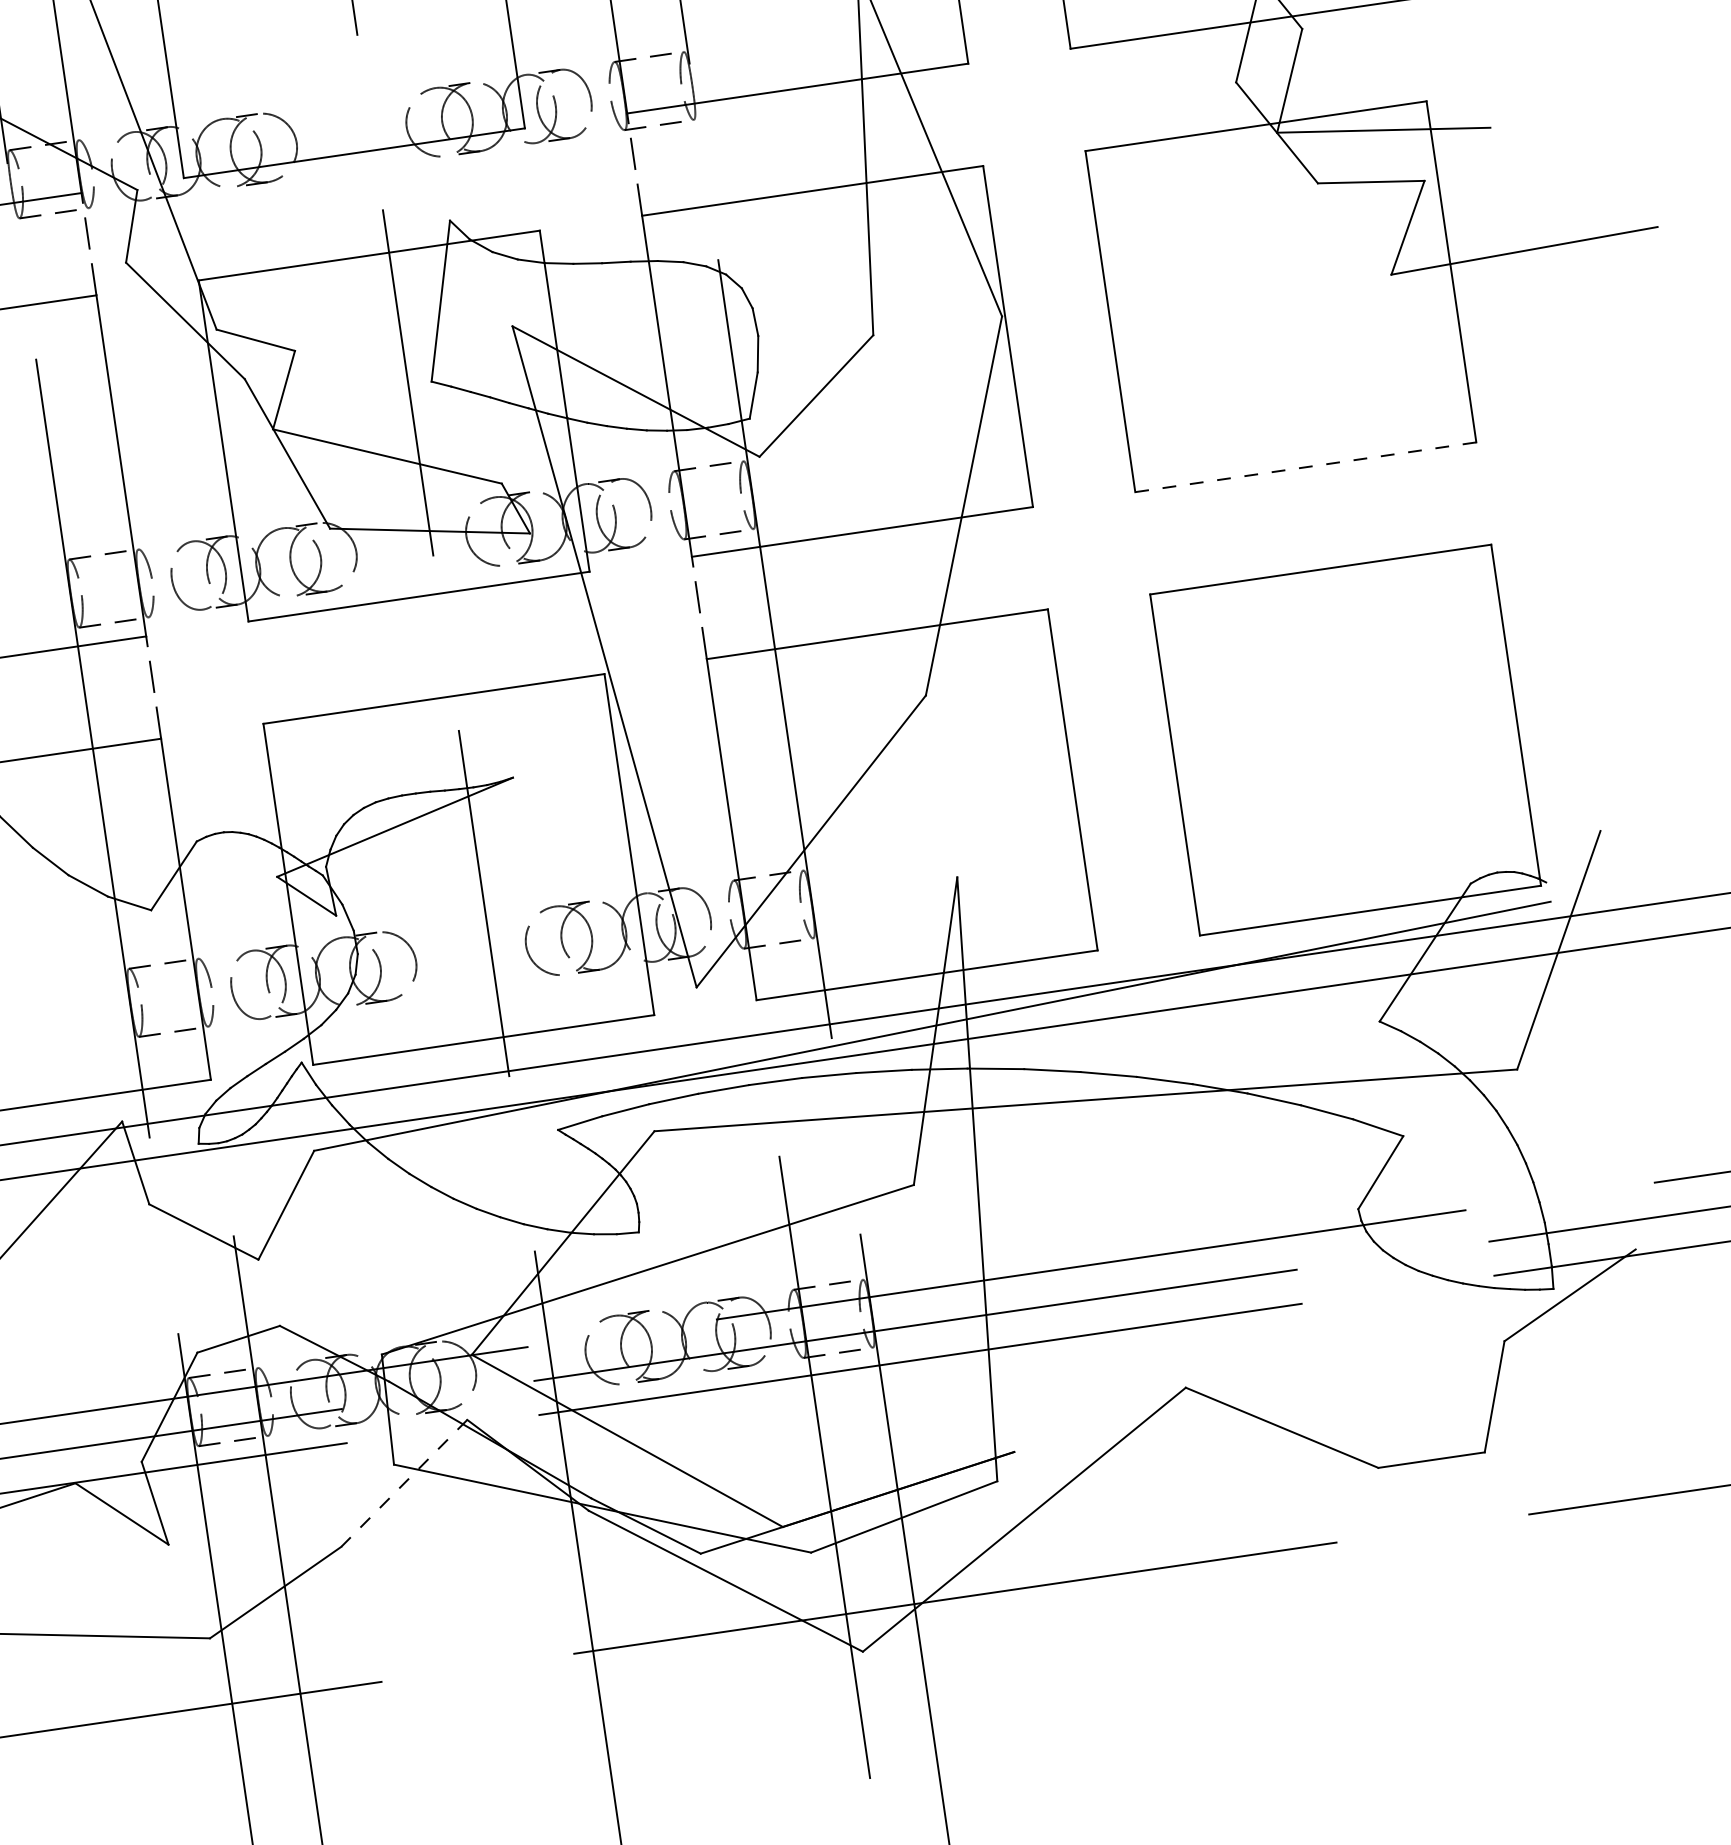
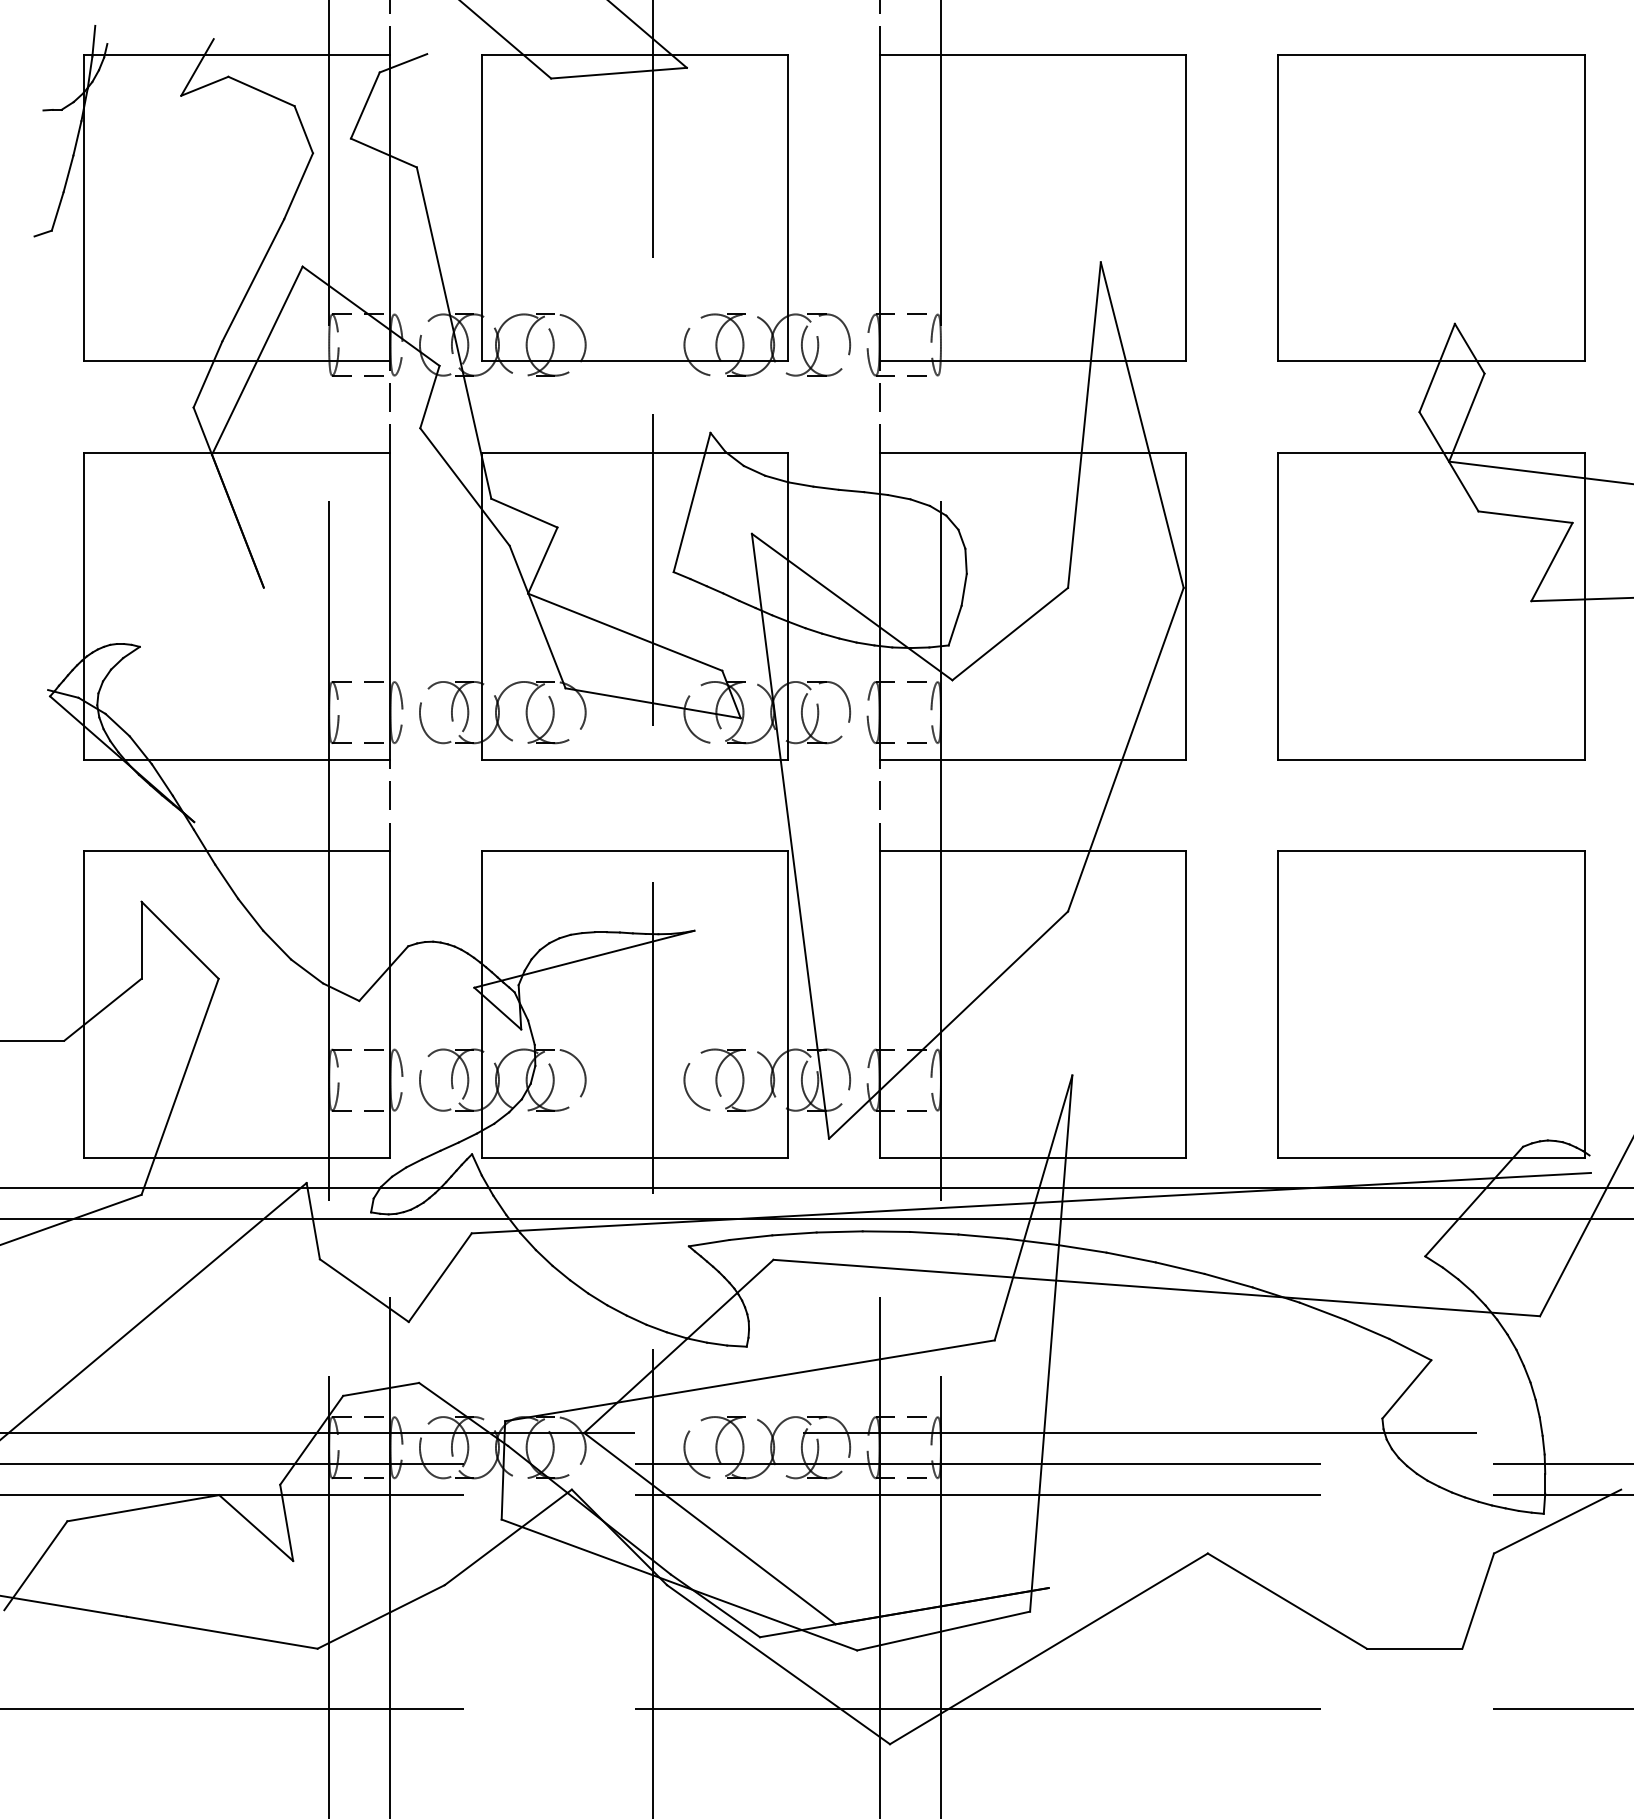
line: (1304, 467) -> (1430, 759), dashed -> solid
line: (404, 1483) -> (508, 1537), dashed -> solid

